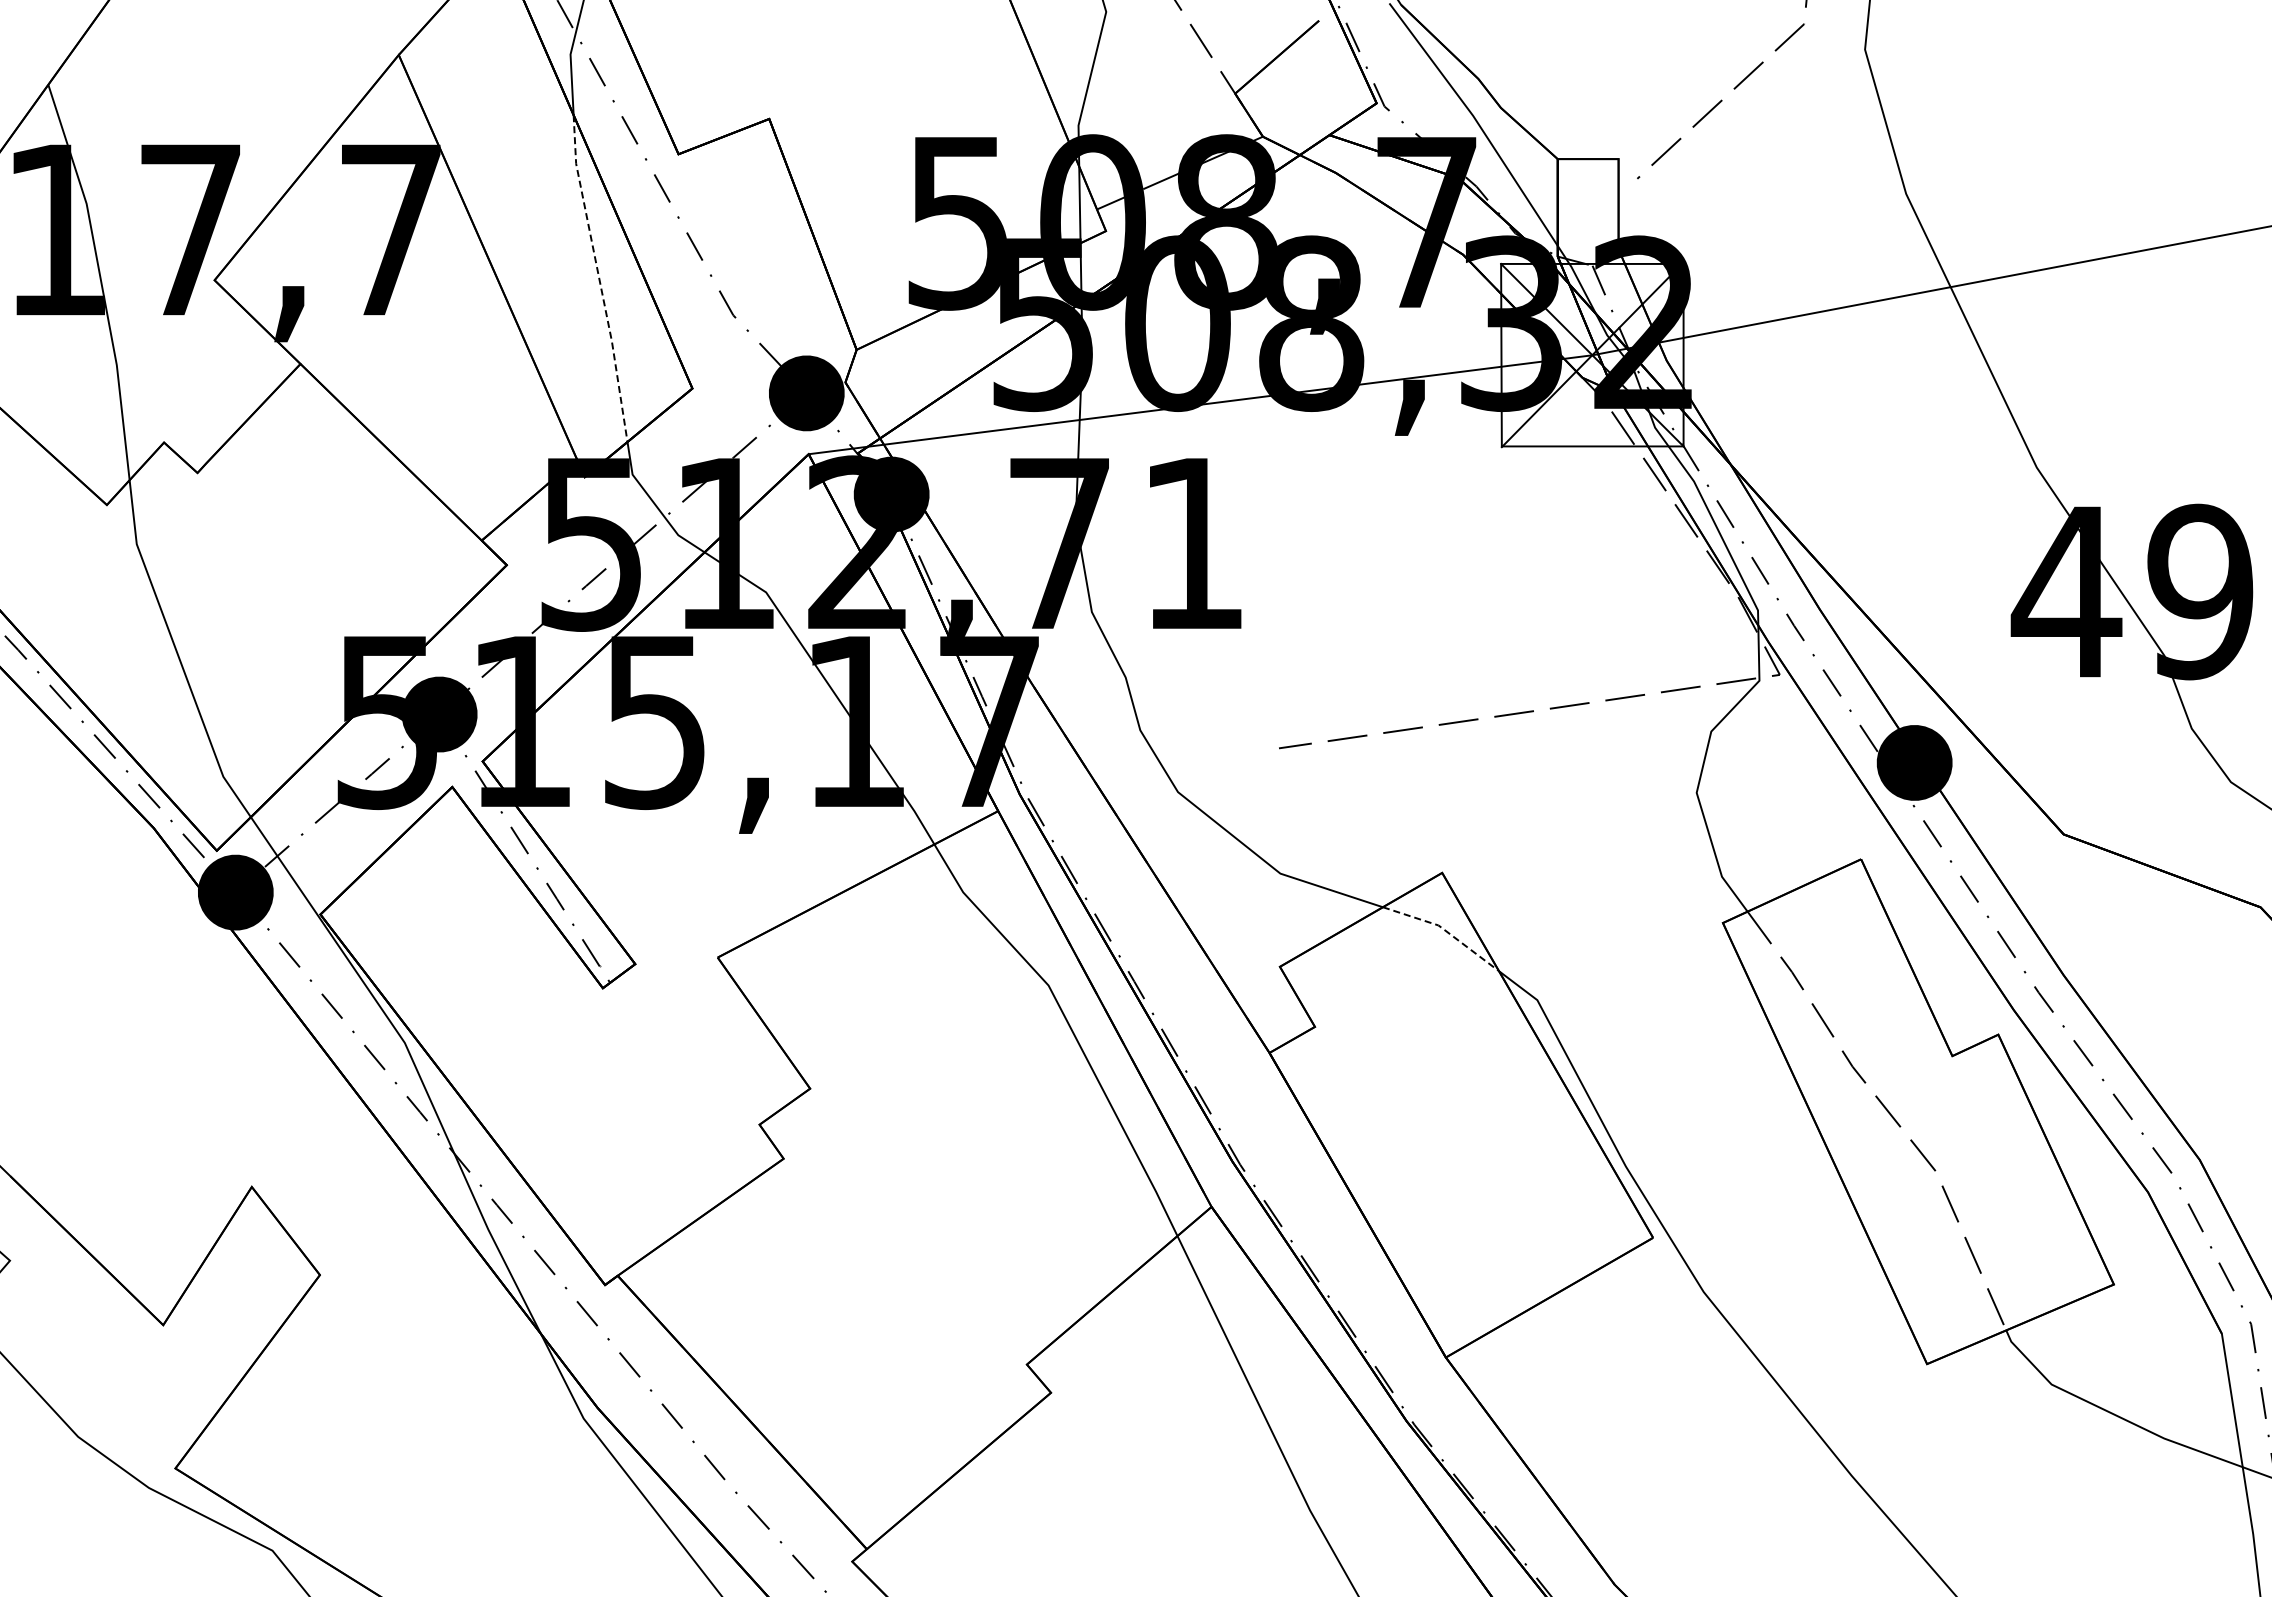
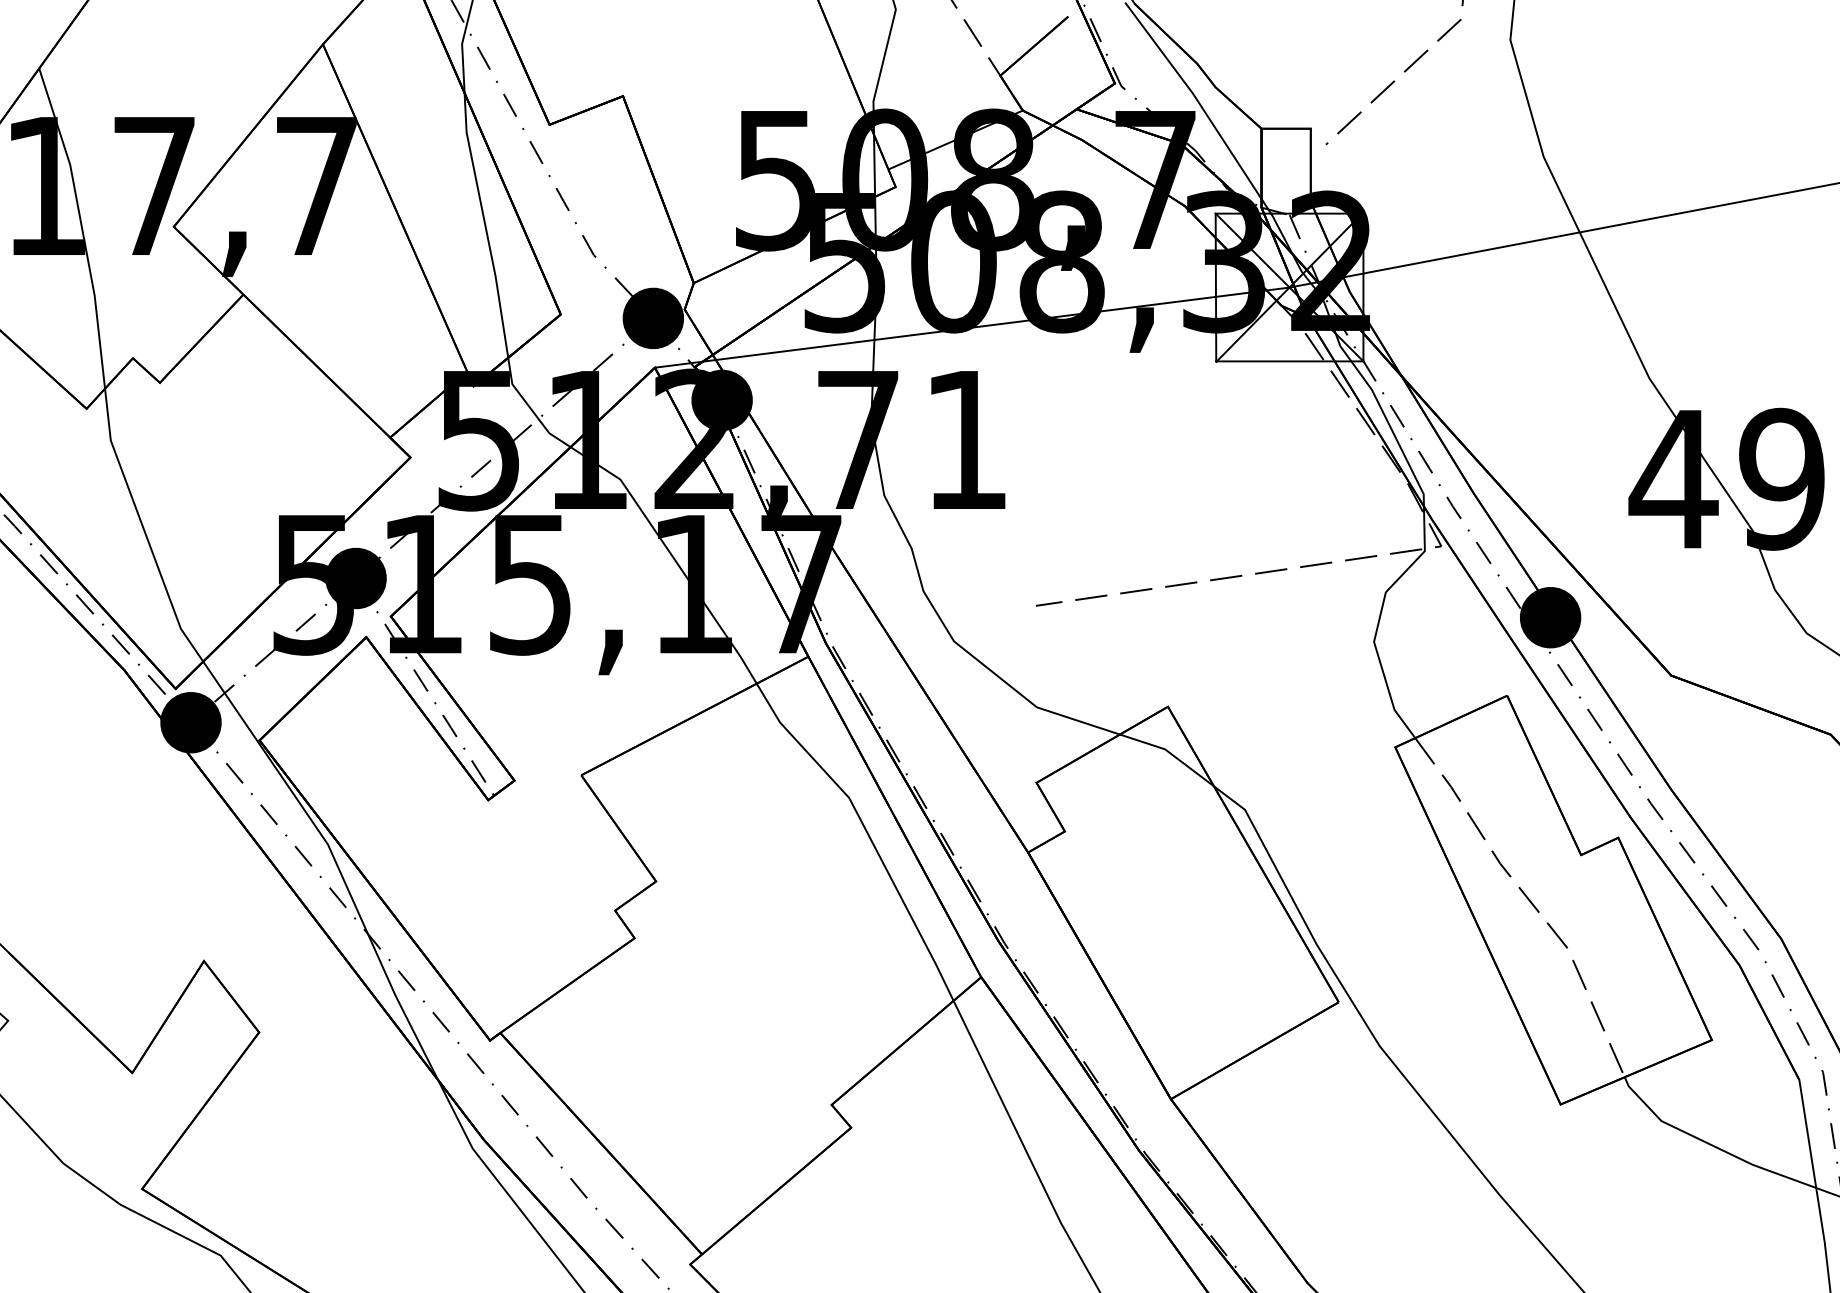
line: (599, 278) -> (485, 225), dashed -> solid
line: (1444, 930) -> (1169, 753), dashed -> solid

